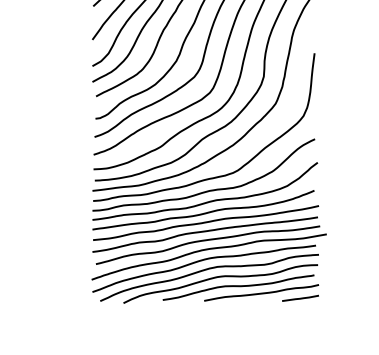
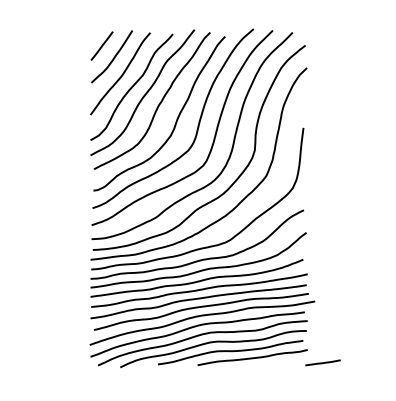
line: (299, 298) -> (322, 362), moved

